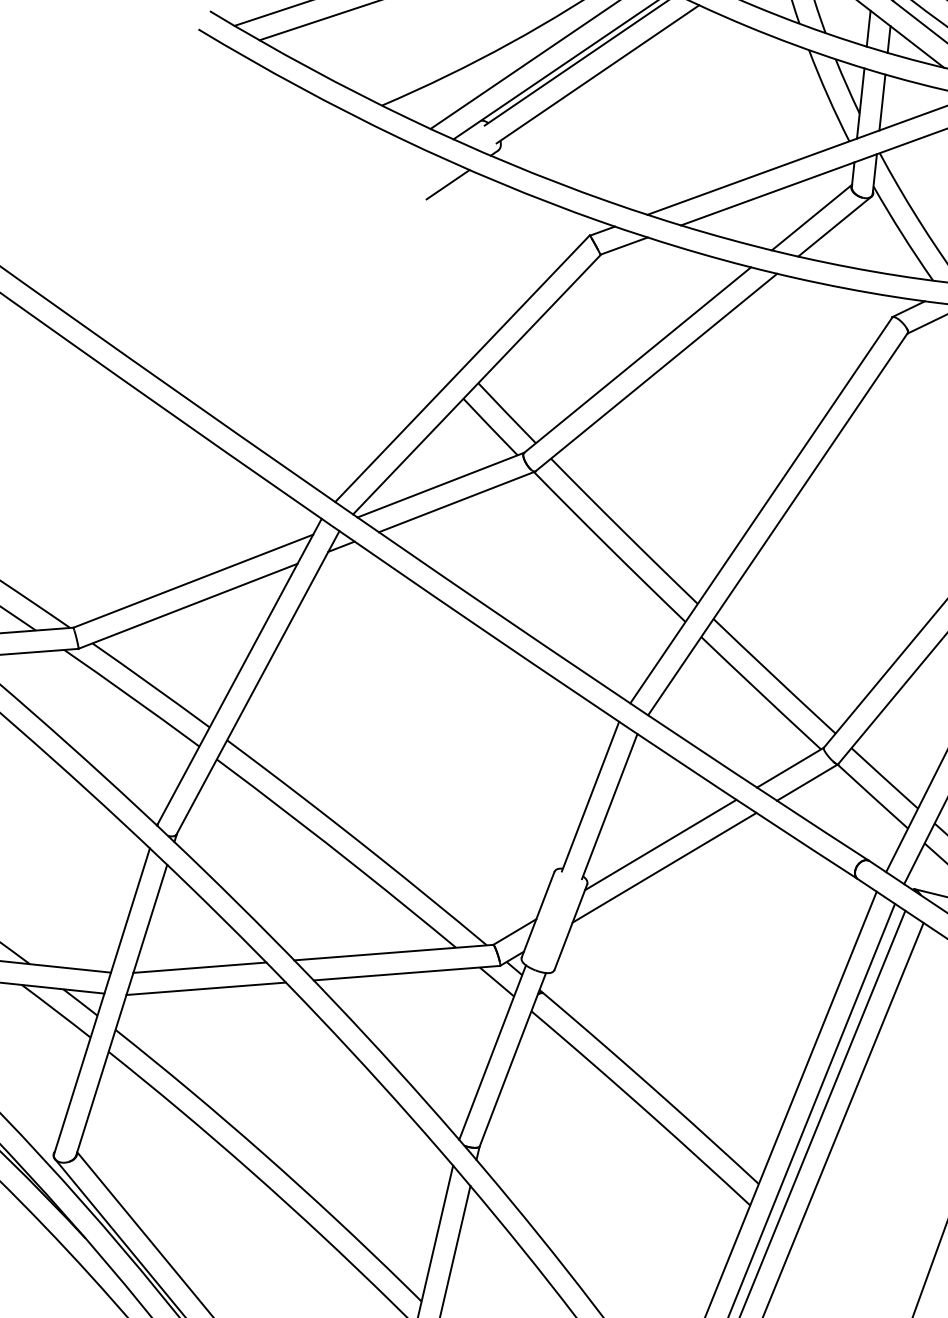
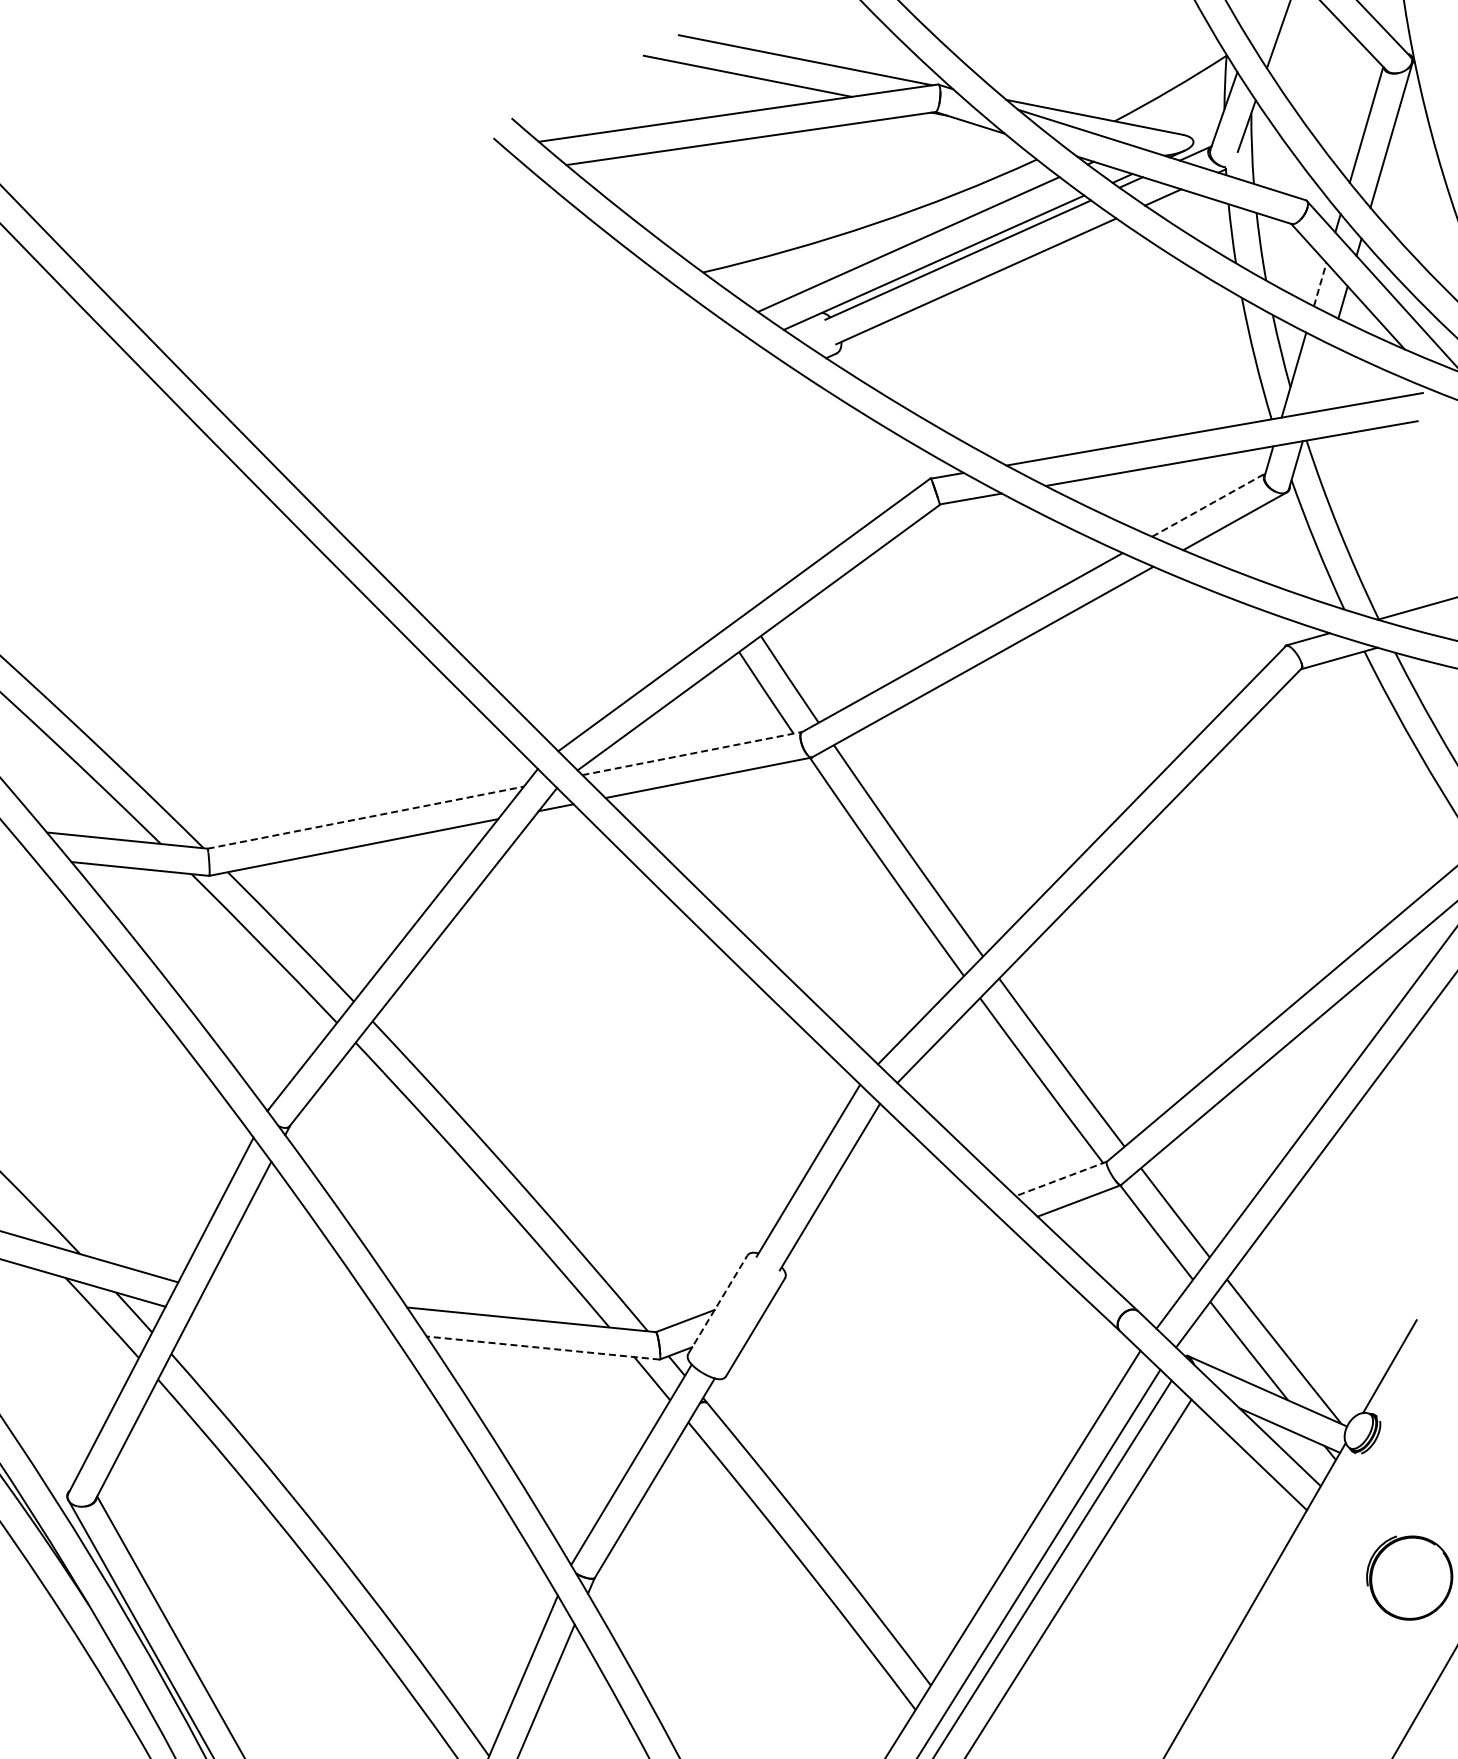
line: (868, 28) -> (1320, 284), solid -> dashed
line: (882, 102) -> (1320, 378), removed
line: (448, 184) -> (767, 384), removed
line: (811, 217) -> (1208, 505), solid -> dashed
line: (441, 485) -> (692, 753), solid -> dashed
line: (193, 580) -> (366, 817), solid -> dashed
line: (790, 767) -> (1061, 1178), solid -> dashed
line: (660, 844) -> (884, 1245), removed
line: (664, 867) -> (883, 1274), removed
line: (538, 914) -> (718, 1304), solid -> dashed
line: (199, 967) -> (288, 1295), removed
line: (406, 973) -> (542, 1348), solid -> dashed
line: (205, 989) -> (291, 1323), removed

